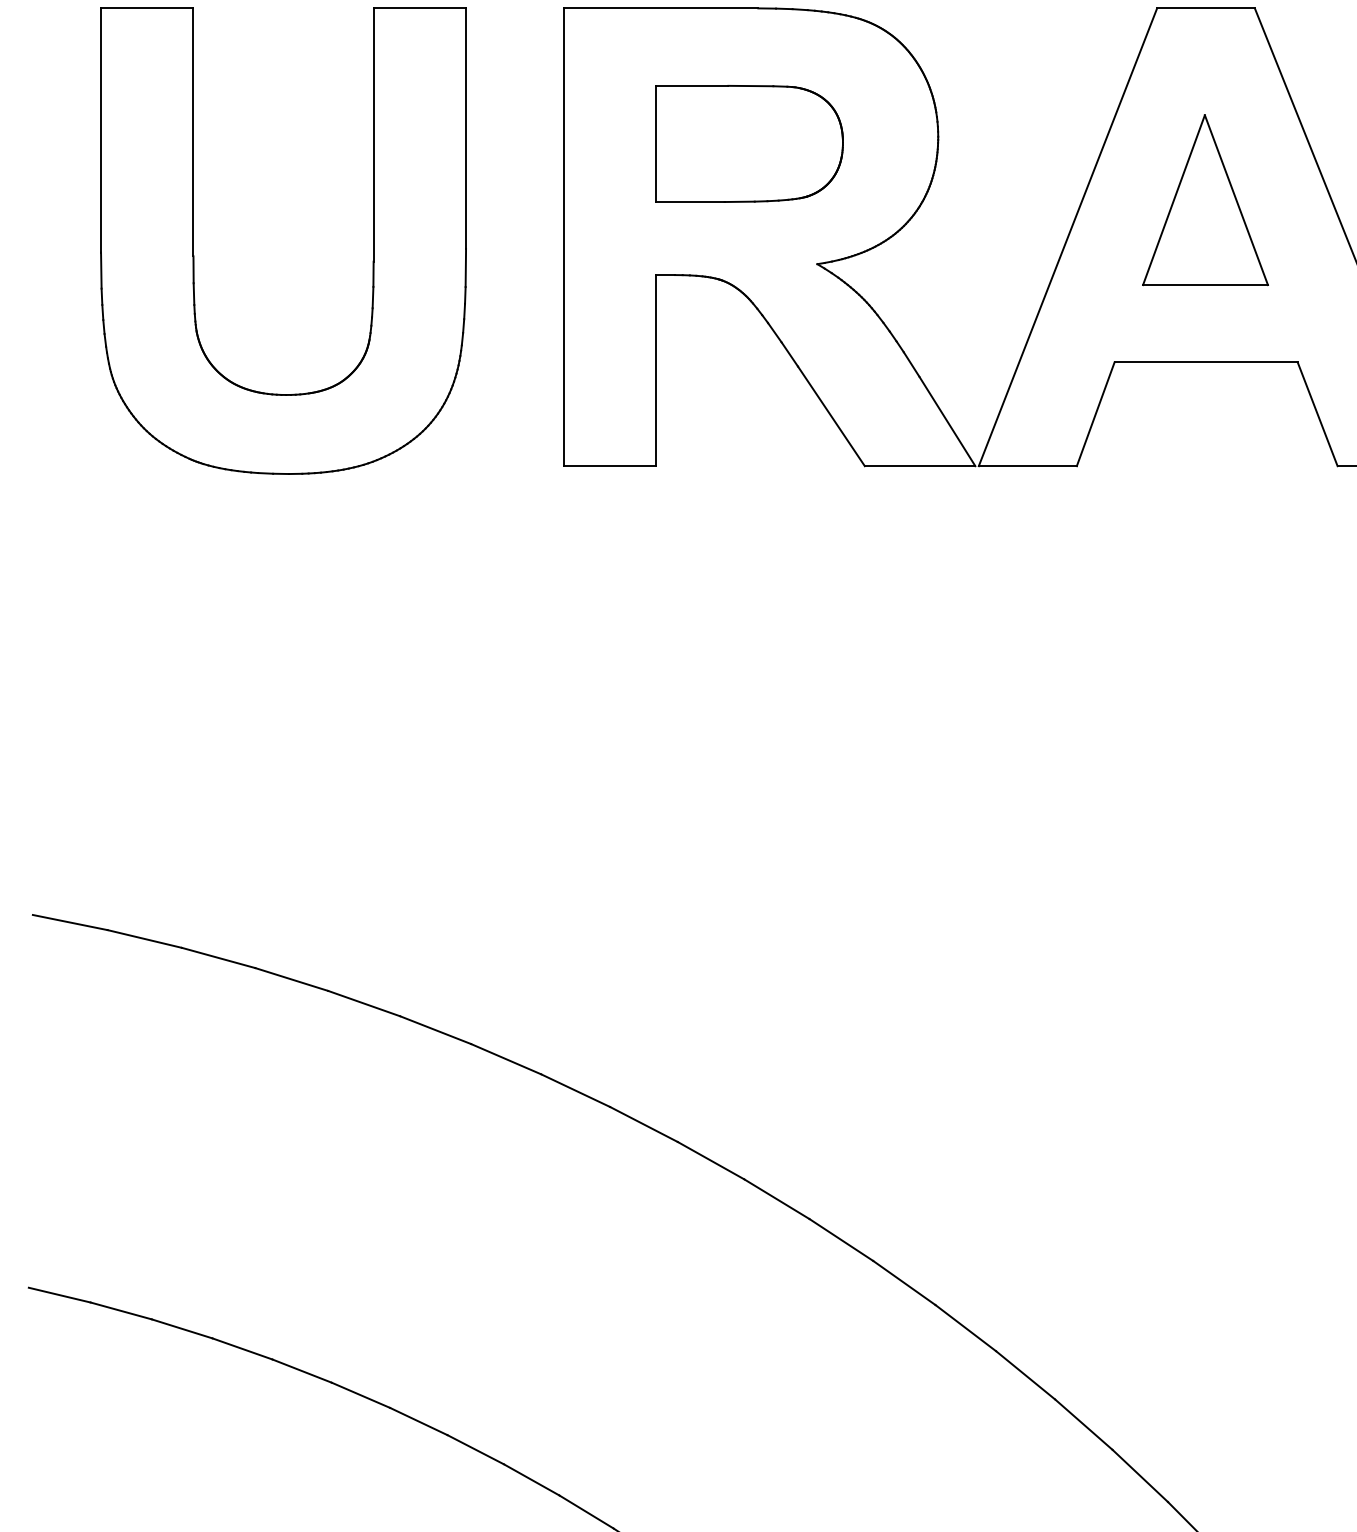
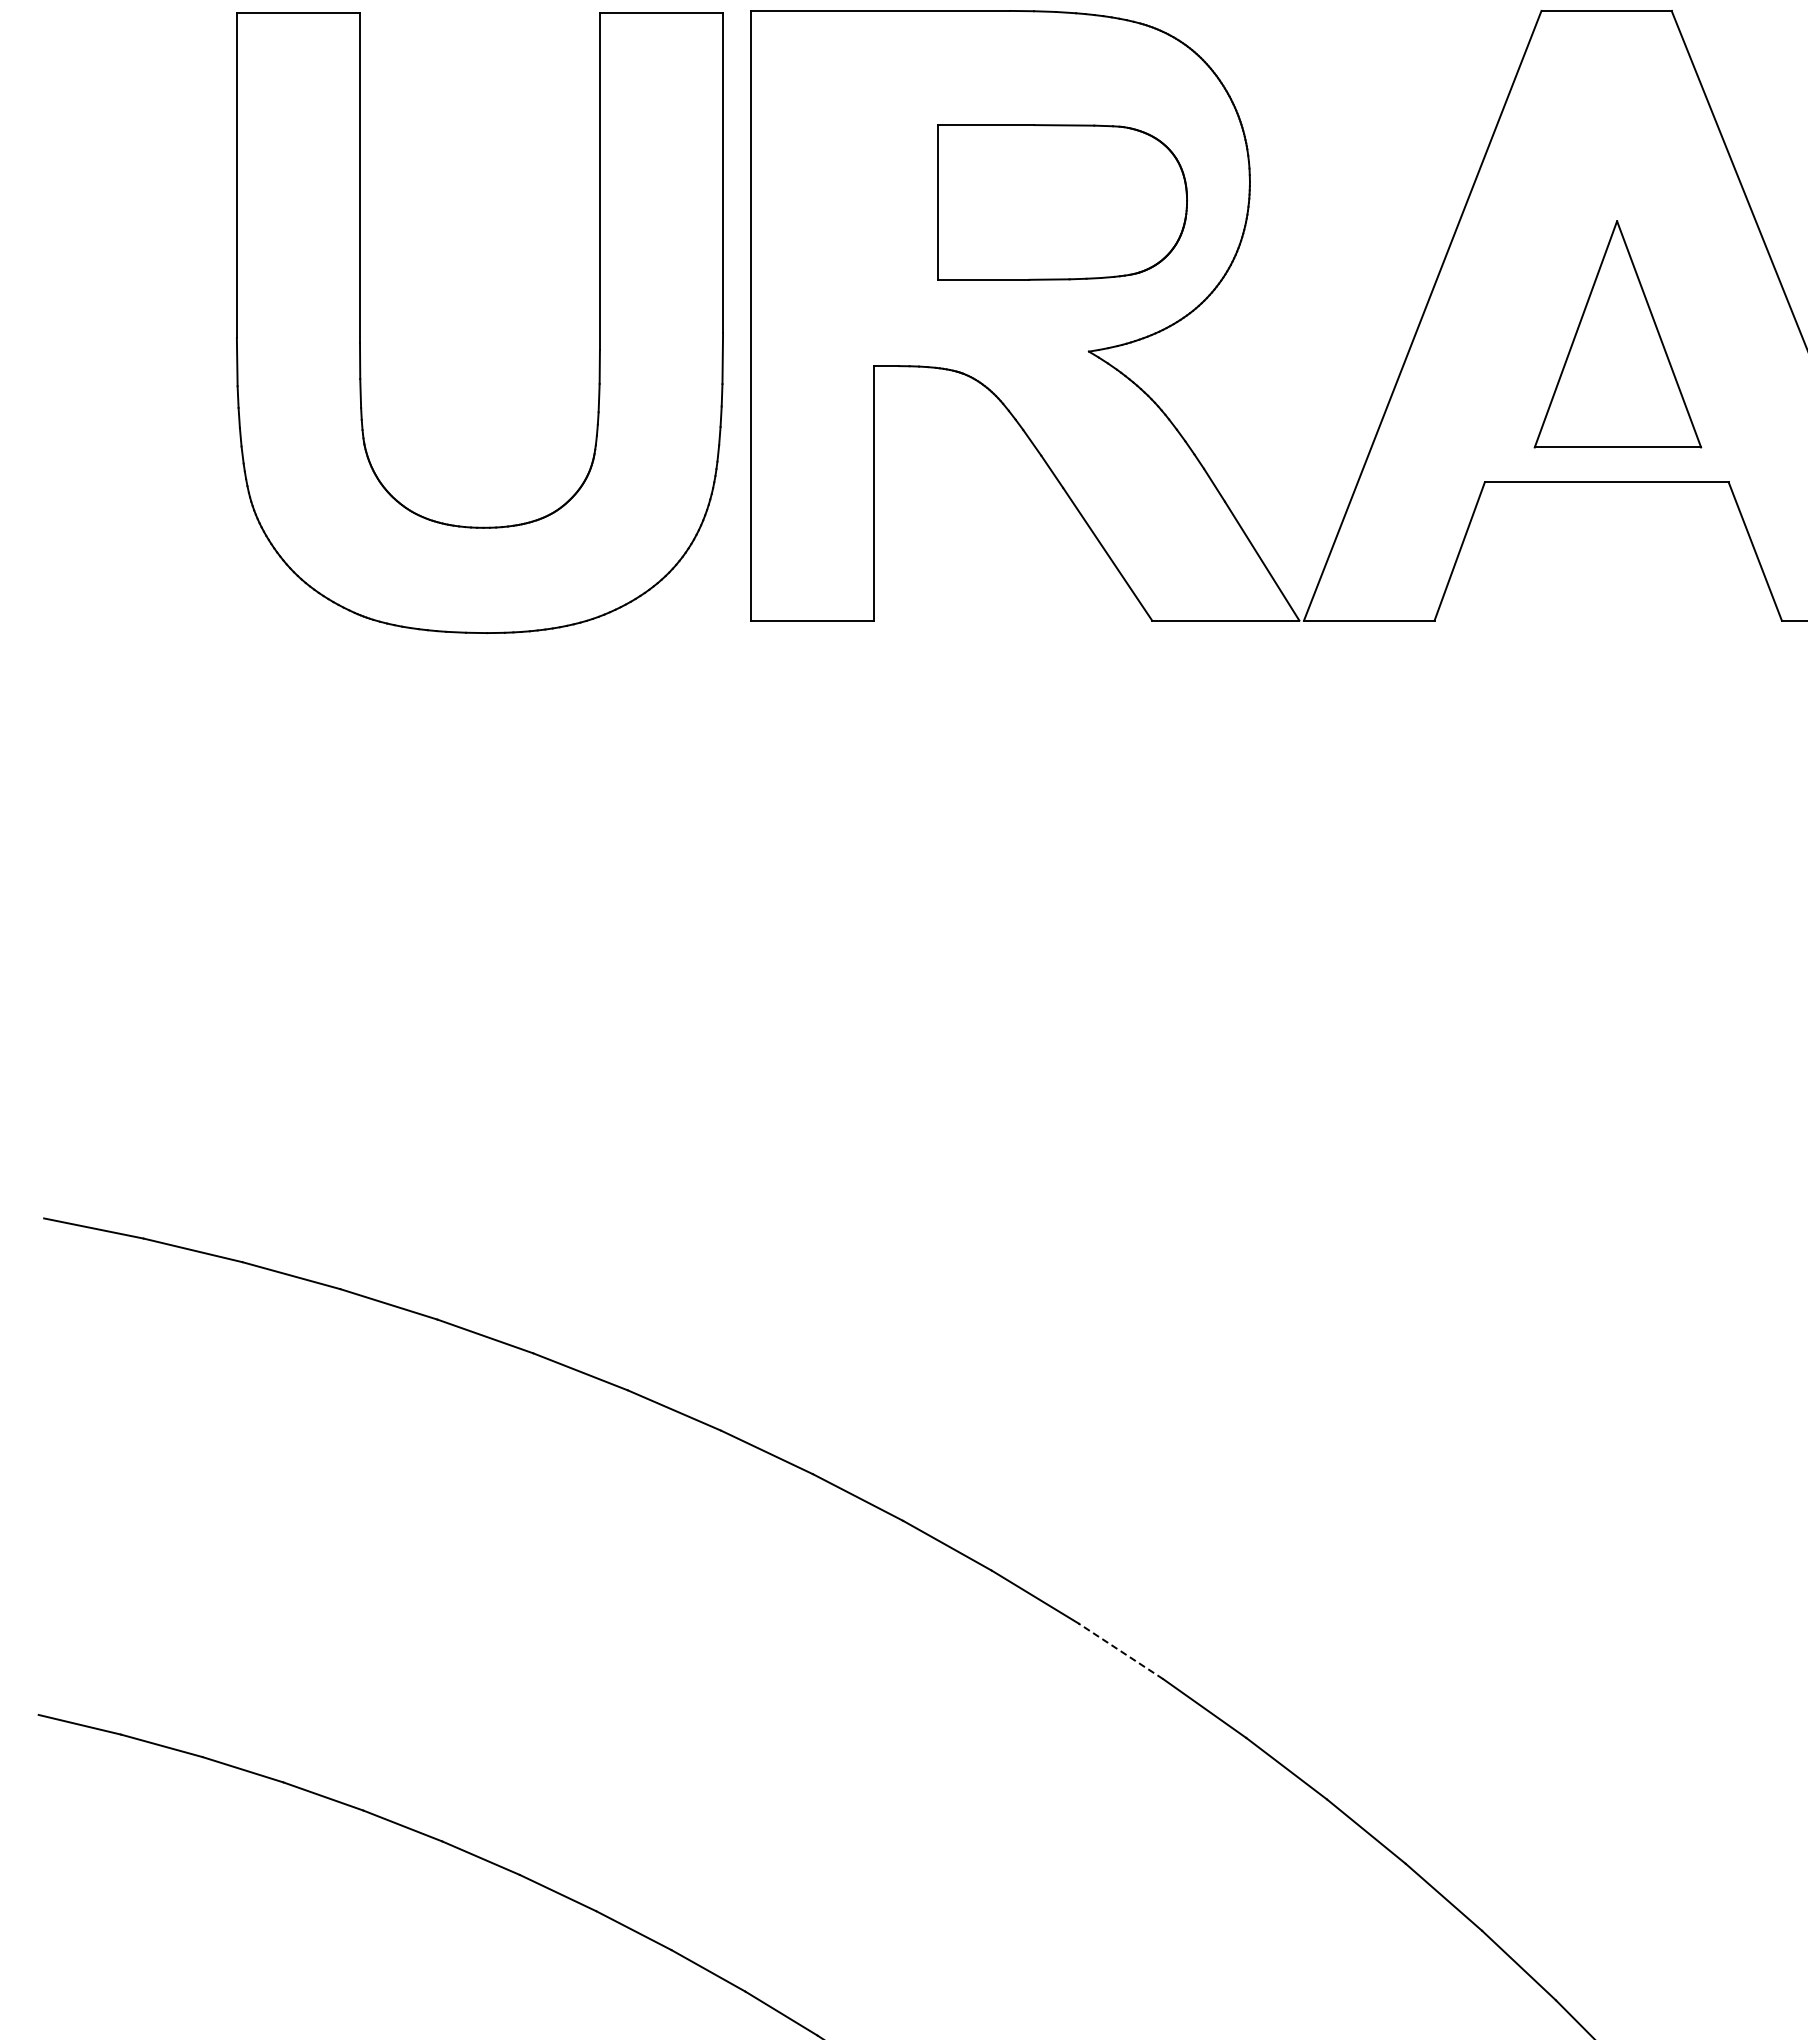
part: (749, 143) -> (1062, 202), moved
part: (1205, 200) -> (1617, 334), moved
part: (193, 241) -> (360, 323), moved
line: (841, 1240) -> (1120, 1651), solid -> dashed

